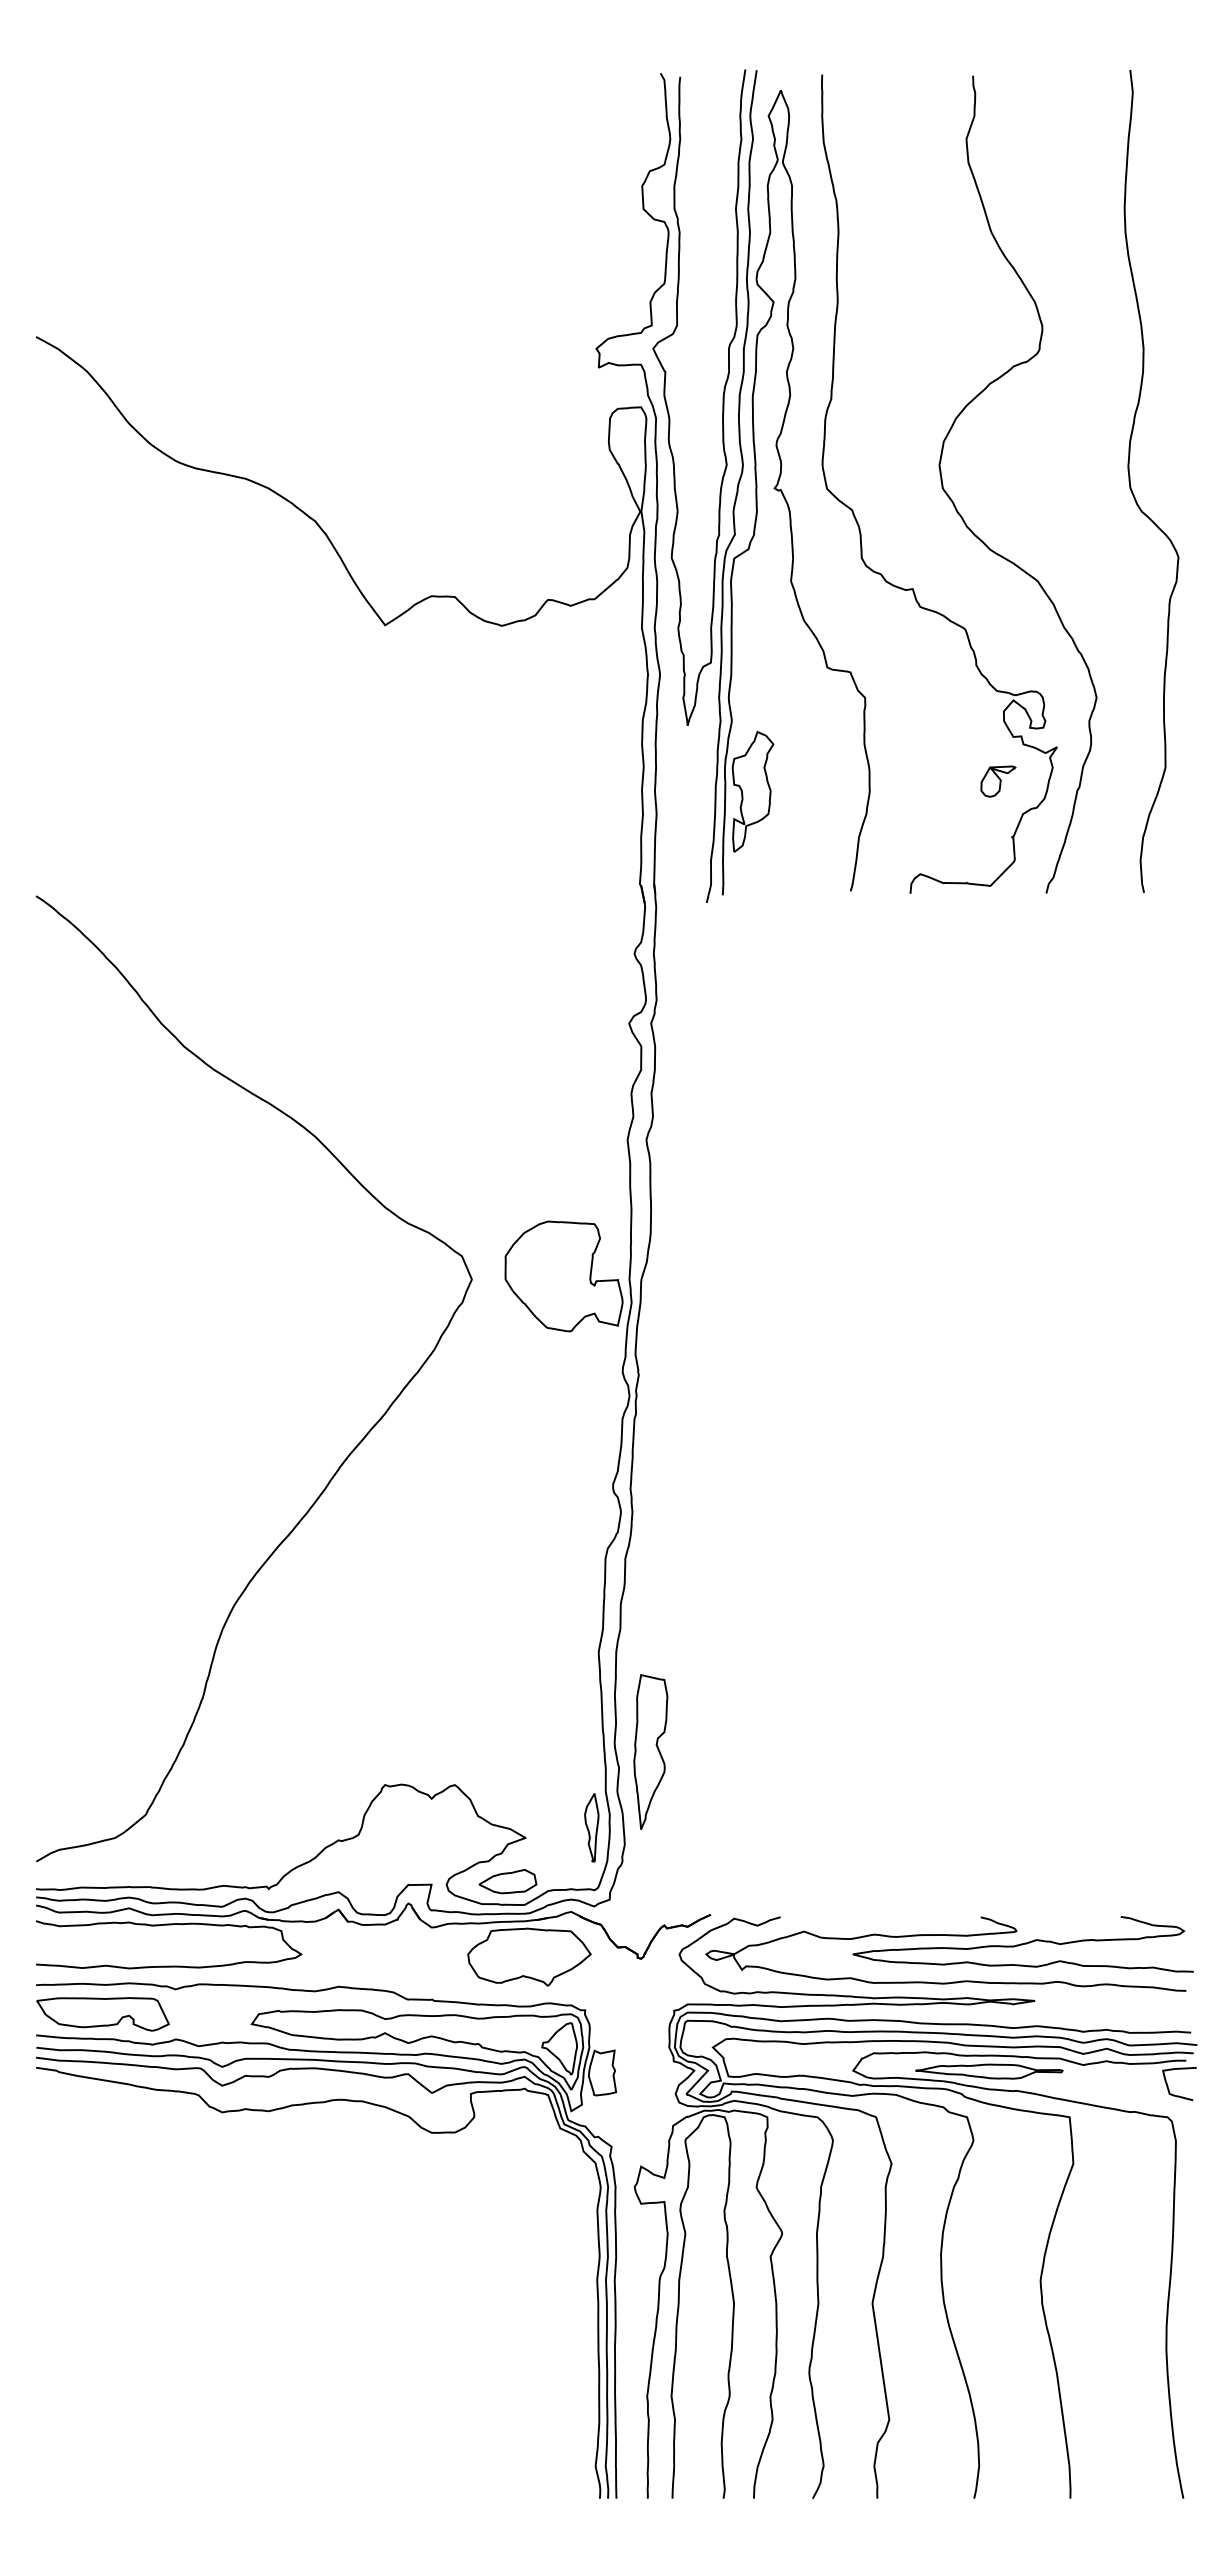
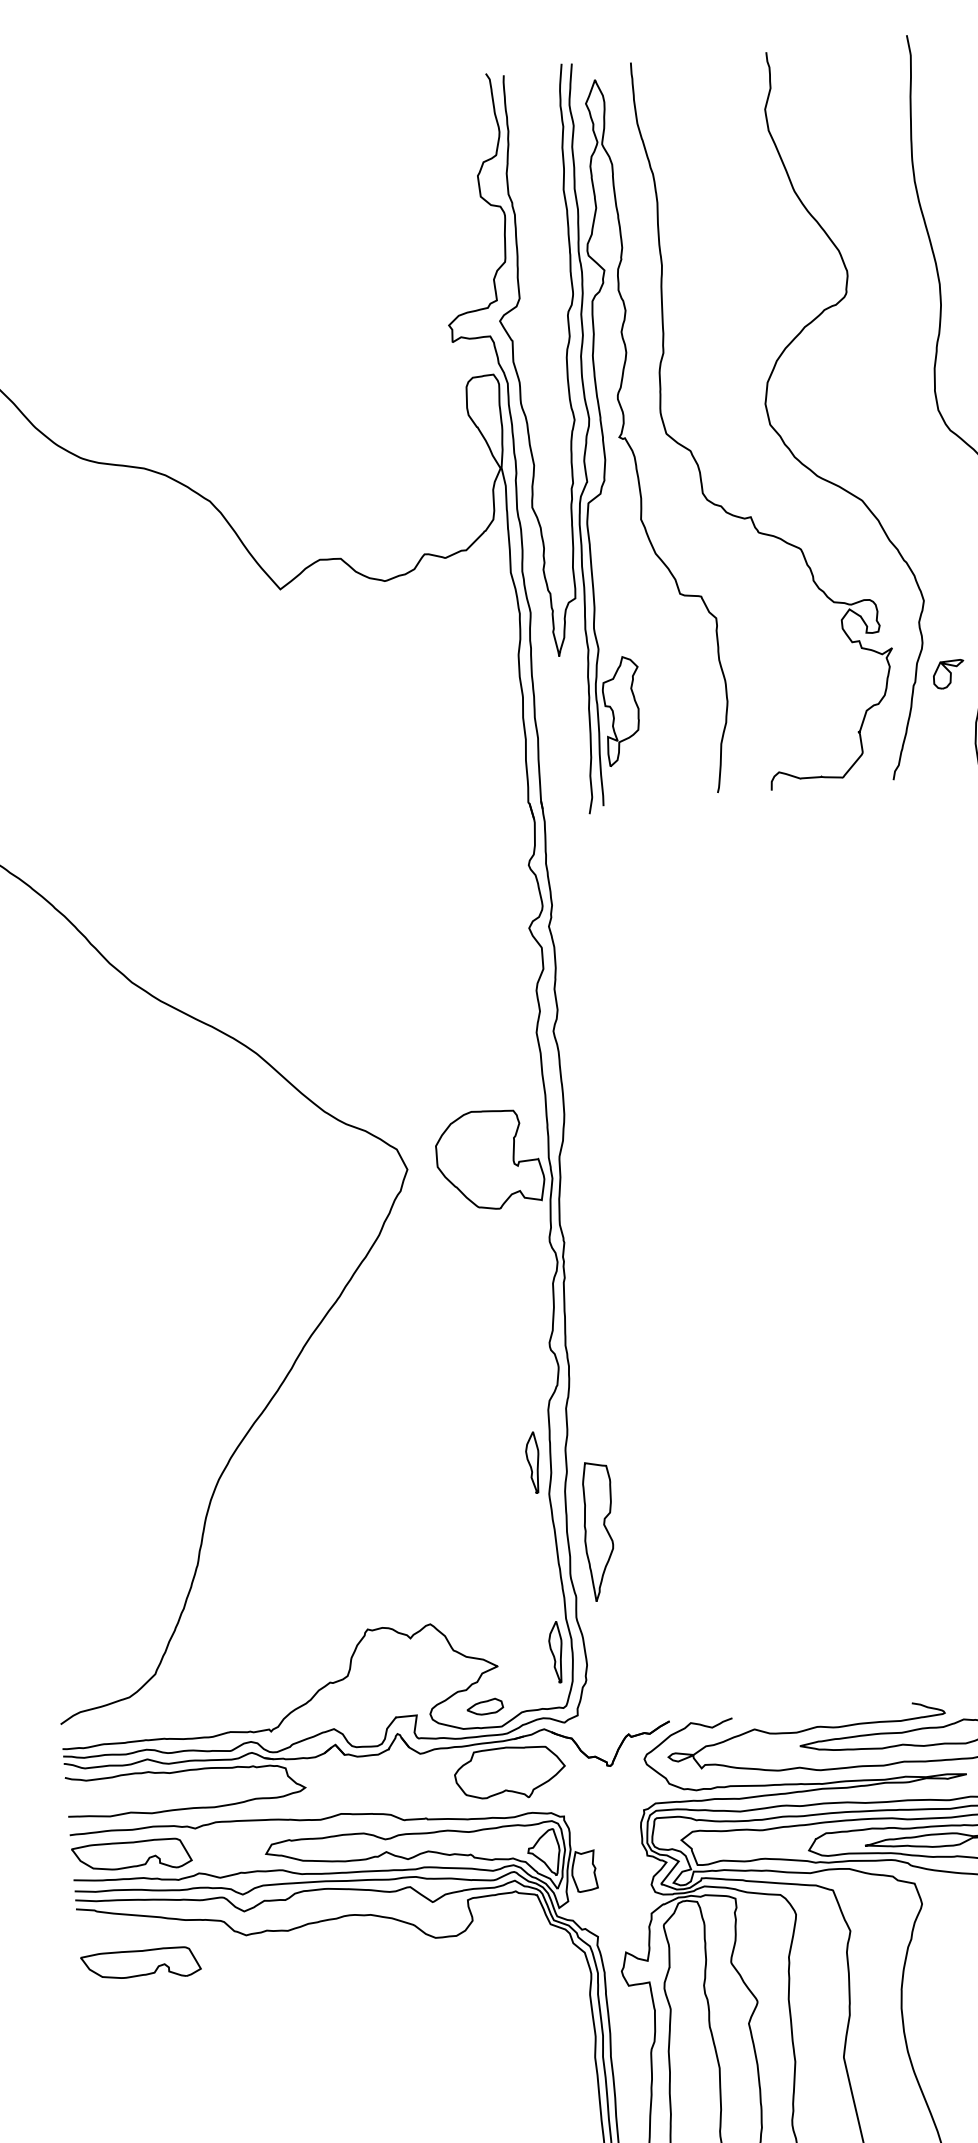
part: (998, 781) -> (948, 674), moved
part: (583, 1615) -> (532, 1462), added
part: (650, 1751) -> (599, 1531), moved
part: (507, 1881) -> (484, 1706), size x0.7
part: (102, 2135) -> (140, 1965), added

